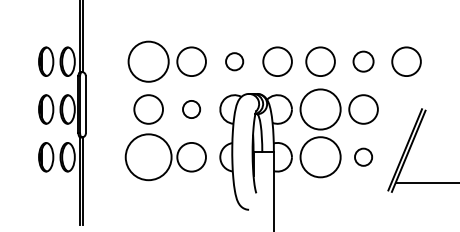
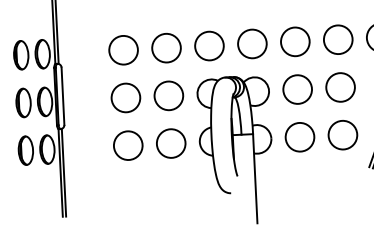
circle: (148, 61) -> (123, 50), size x0.71
circle: (234, 61) -> (209, 45), size x1.67
circle: (363, 61) -> (338, 39), size x1.43
circle: (191, 109) -> (168, 95), size x1.67
circle: (320, 109) -> (297, 89), size x0.71
circle: (148, 156) -> (128, 144), size x0.62
circle: (320, 156) -> (299, 136), size x0.71
circle: (363, 156) -> (342, 134), size x1.67

